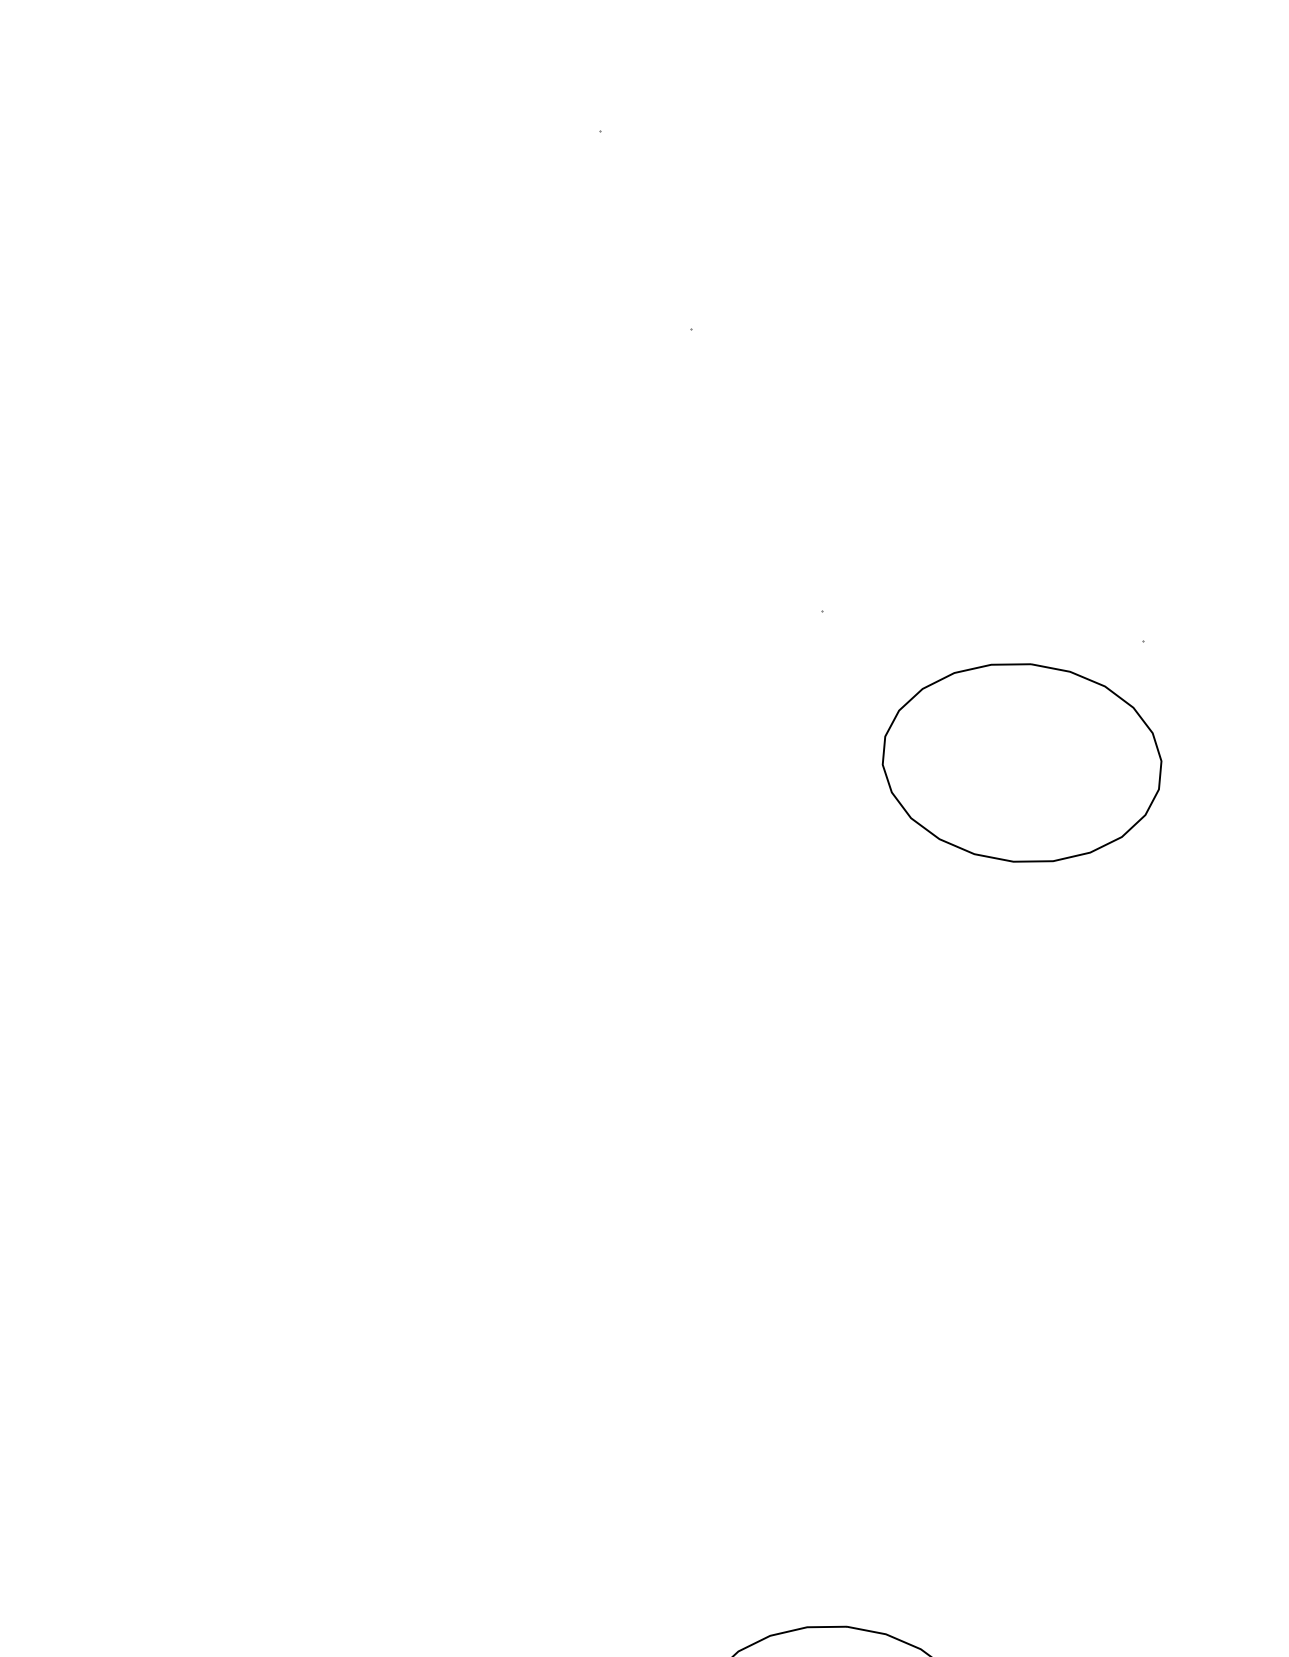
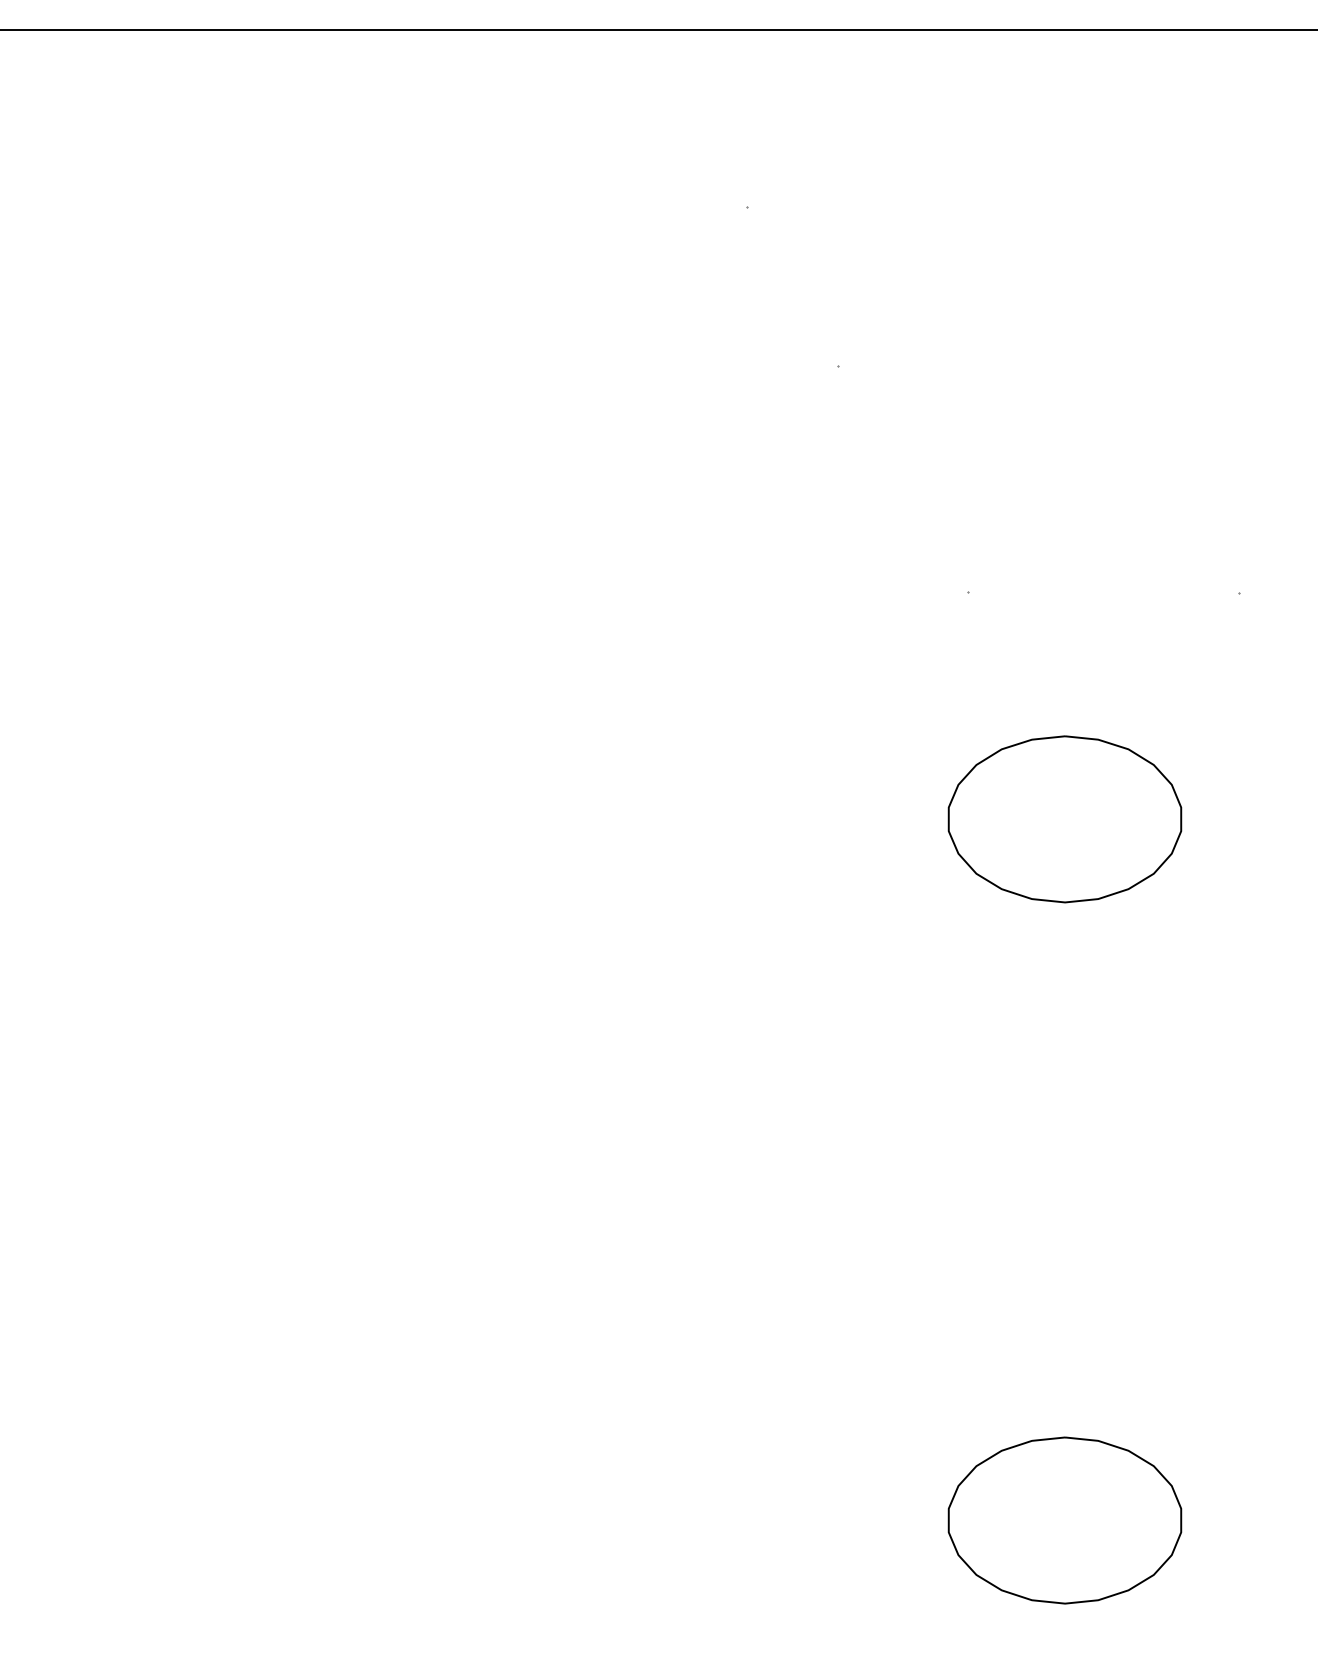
part: (1021, 763) -> (1064, 819), moved

